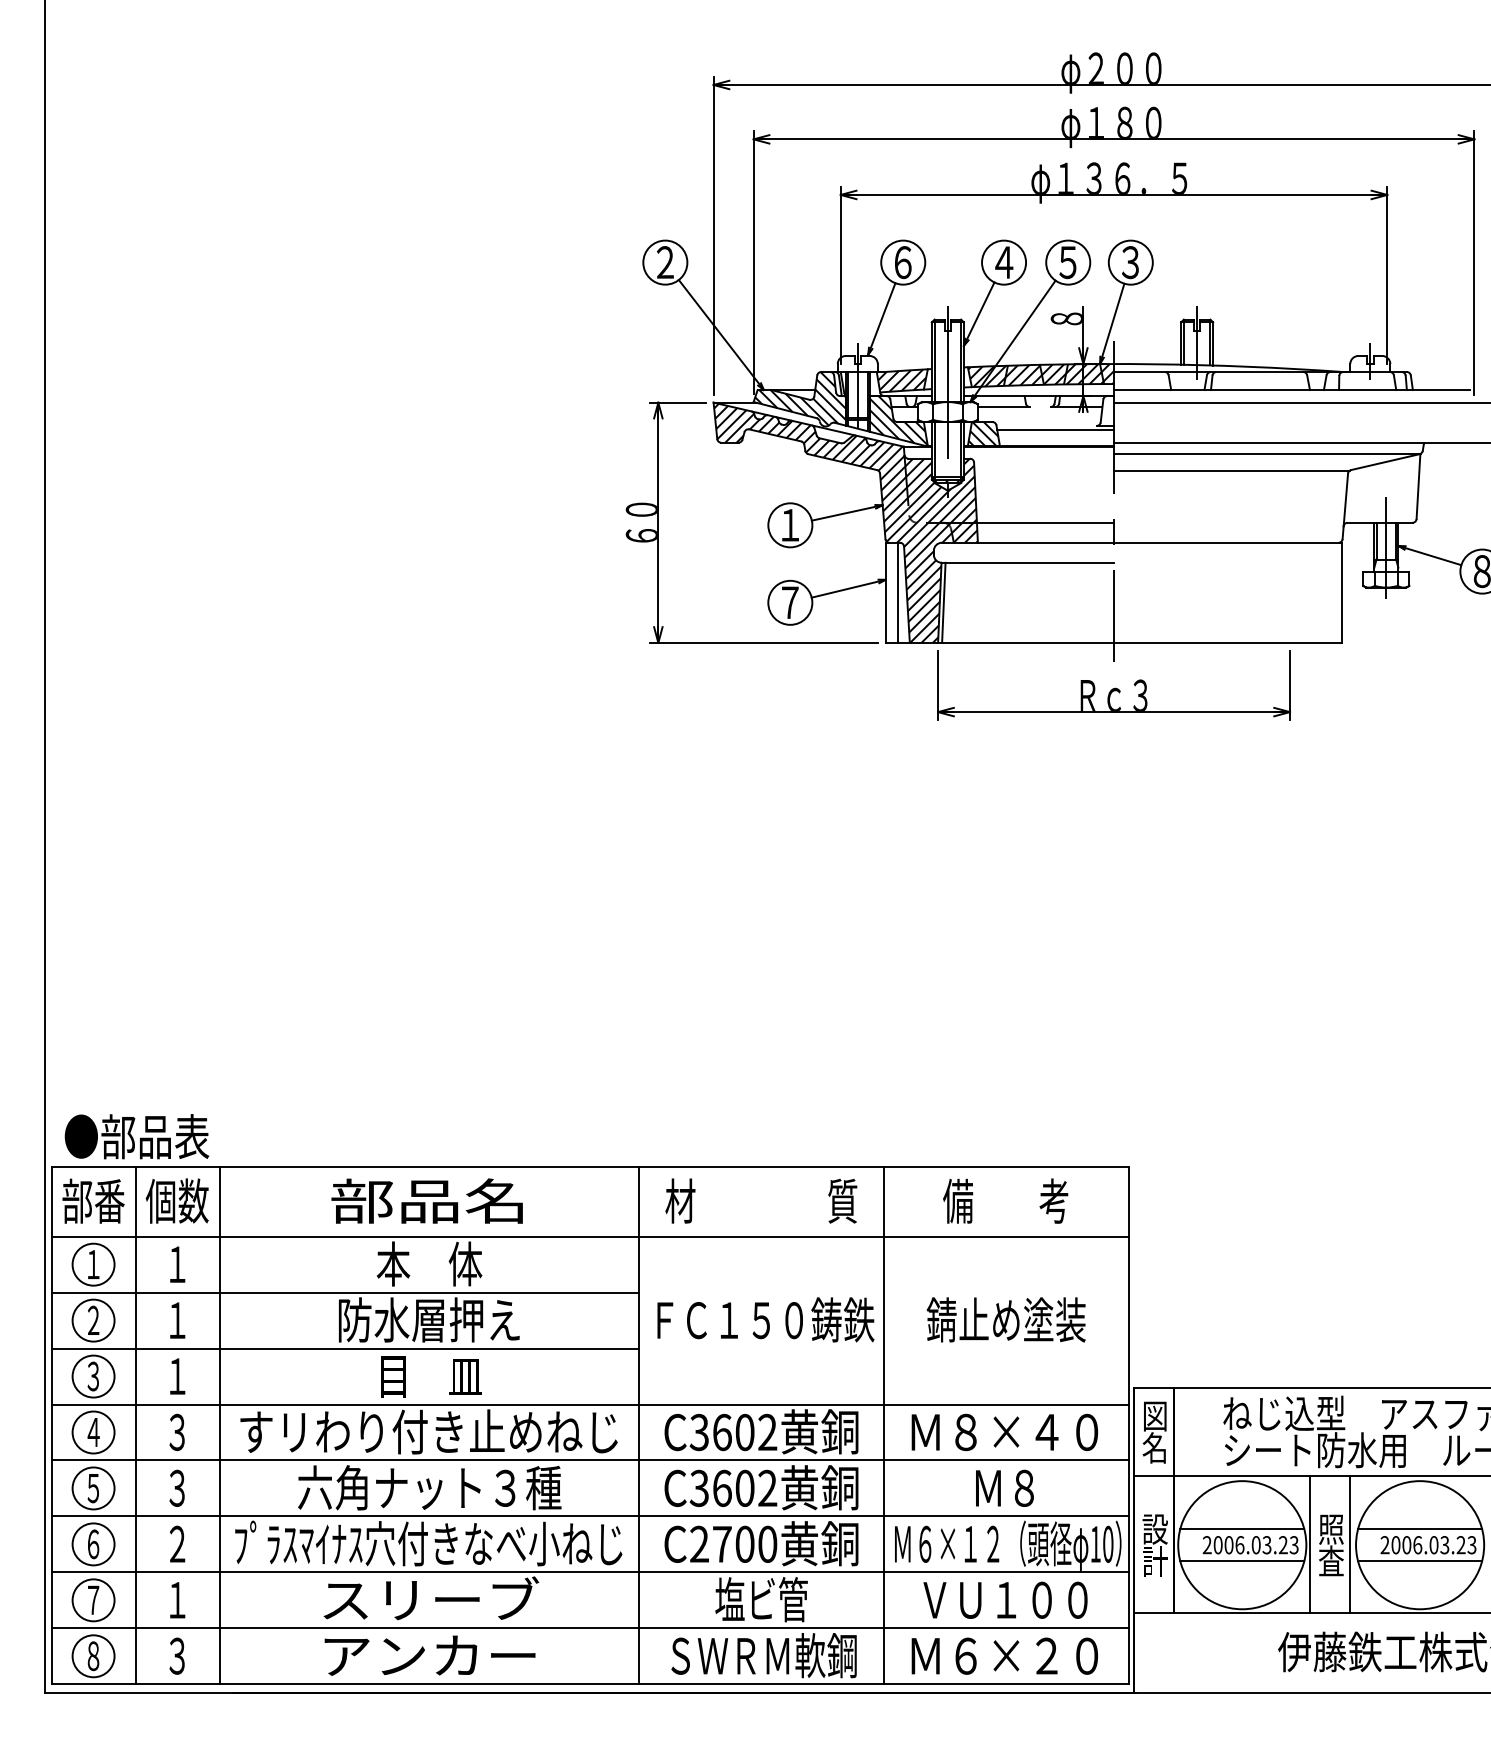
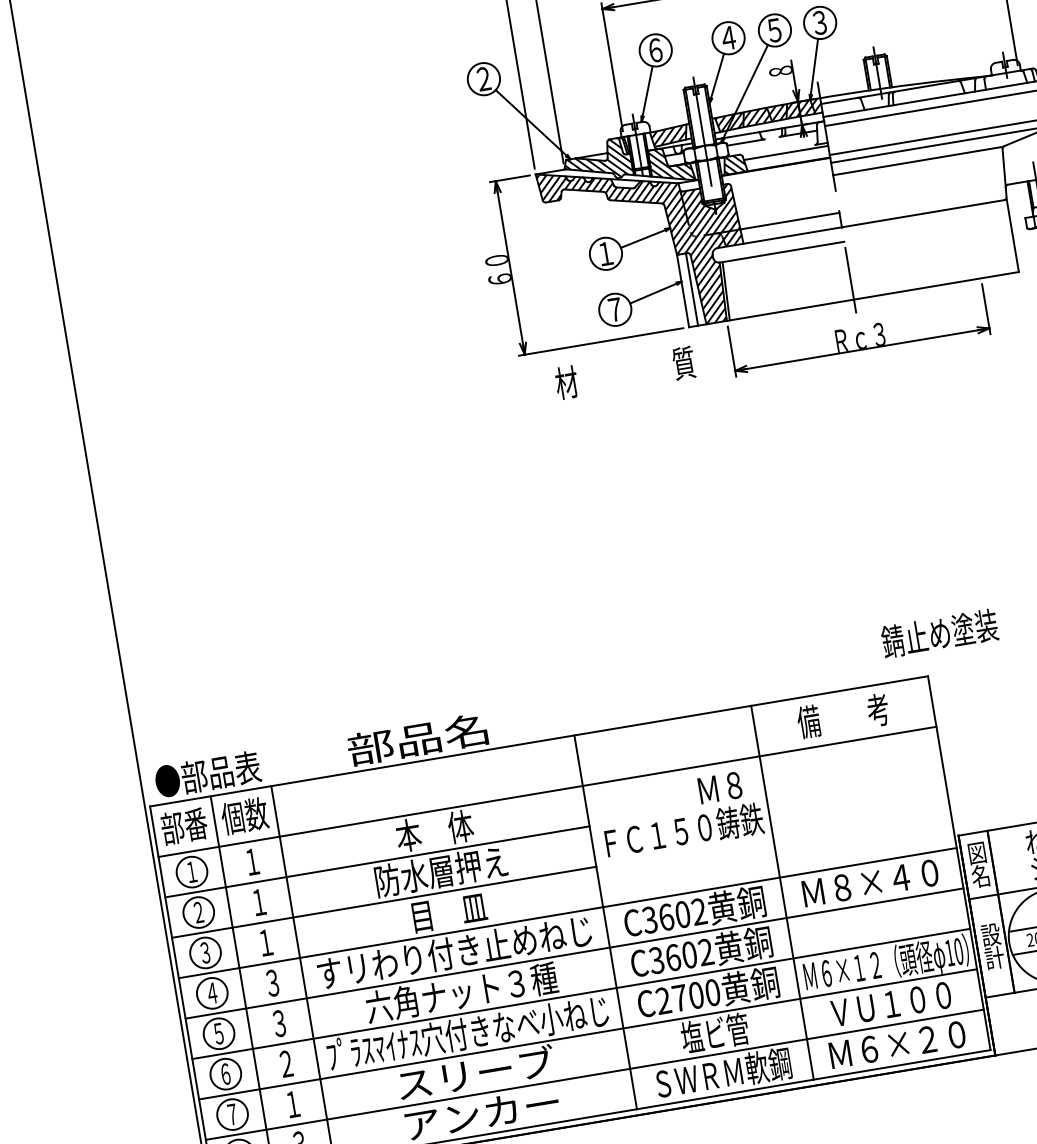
text: (426, 1200) -> (417, 739), moved
text: (761, 1200) -> (625, 372), moved
text: (1005, 1319) -> (939, 633), moved
text: (1004, 1487) -> (719, 787), moved

